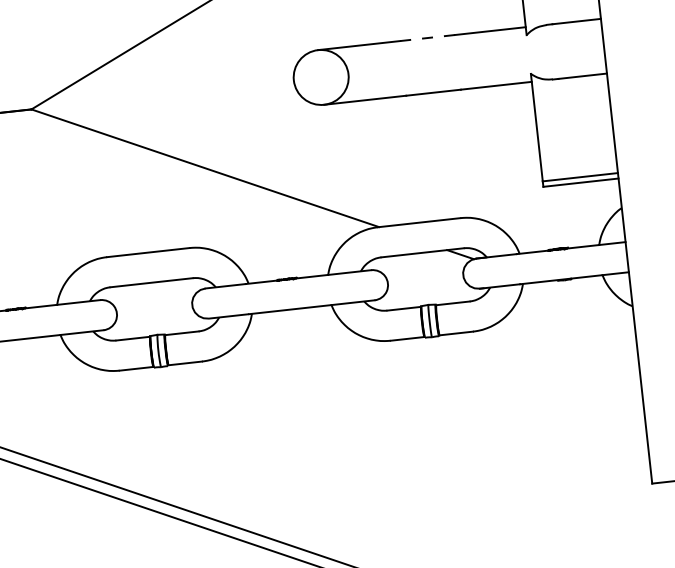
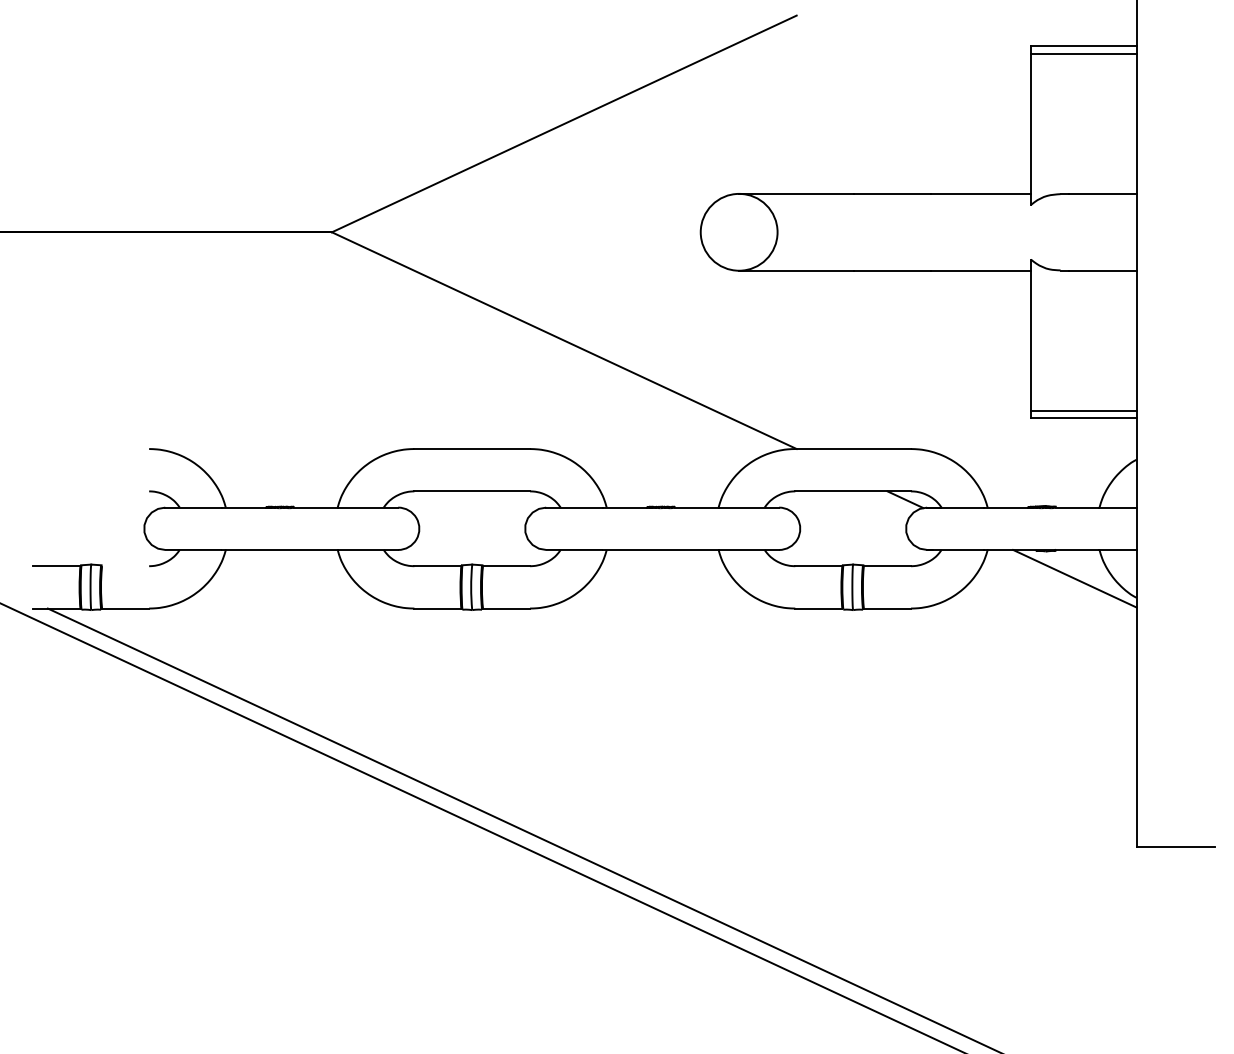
line: (427, 37) -> (892, 193), dashed -> solid
line: (586, 297) -> (1074, 578), added

